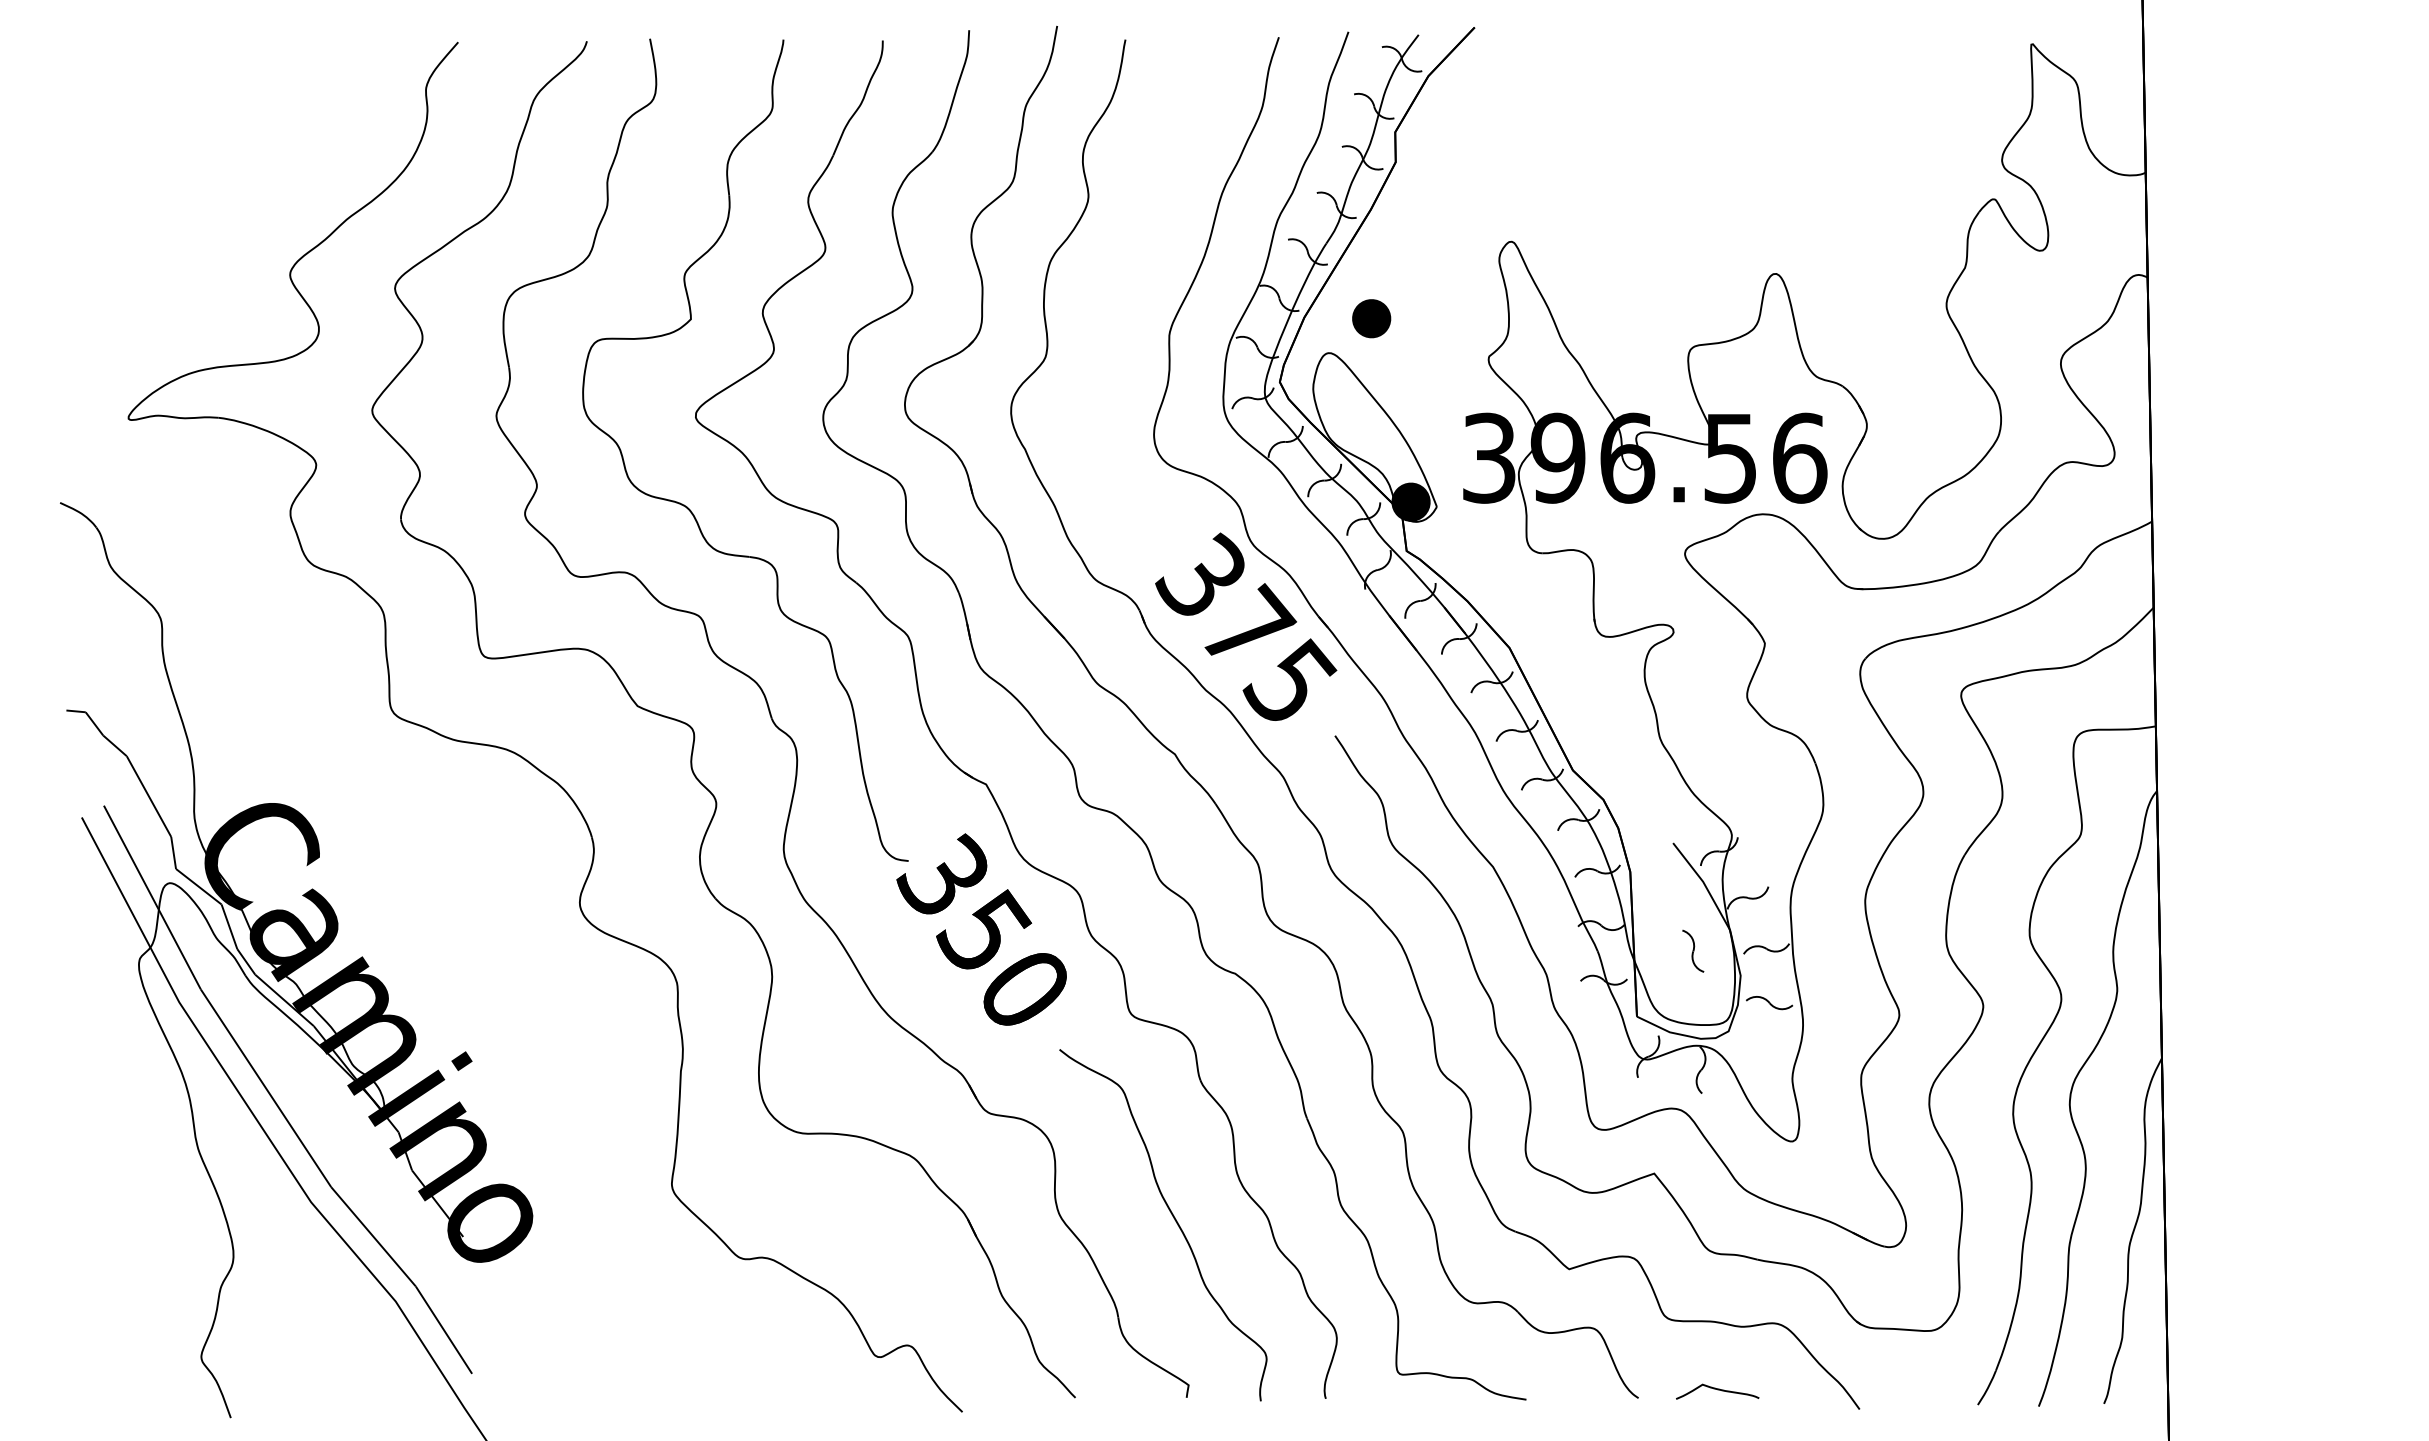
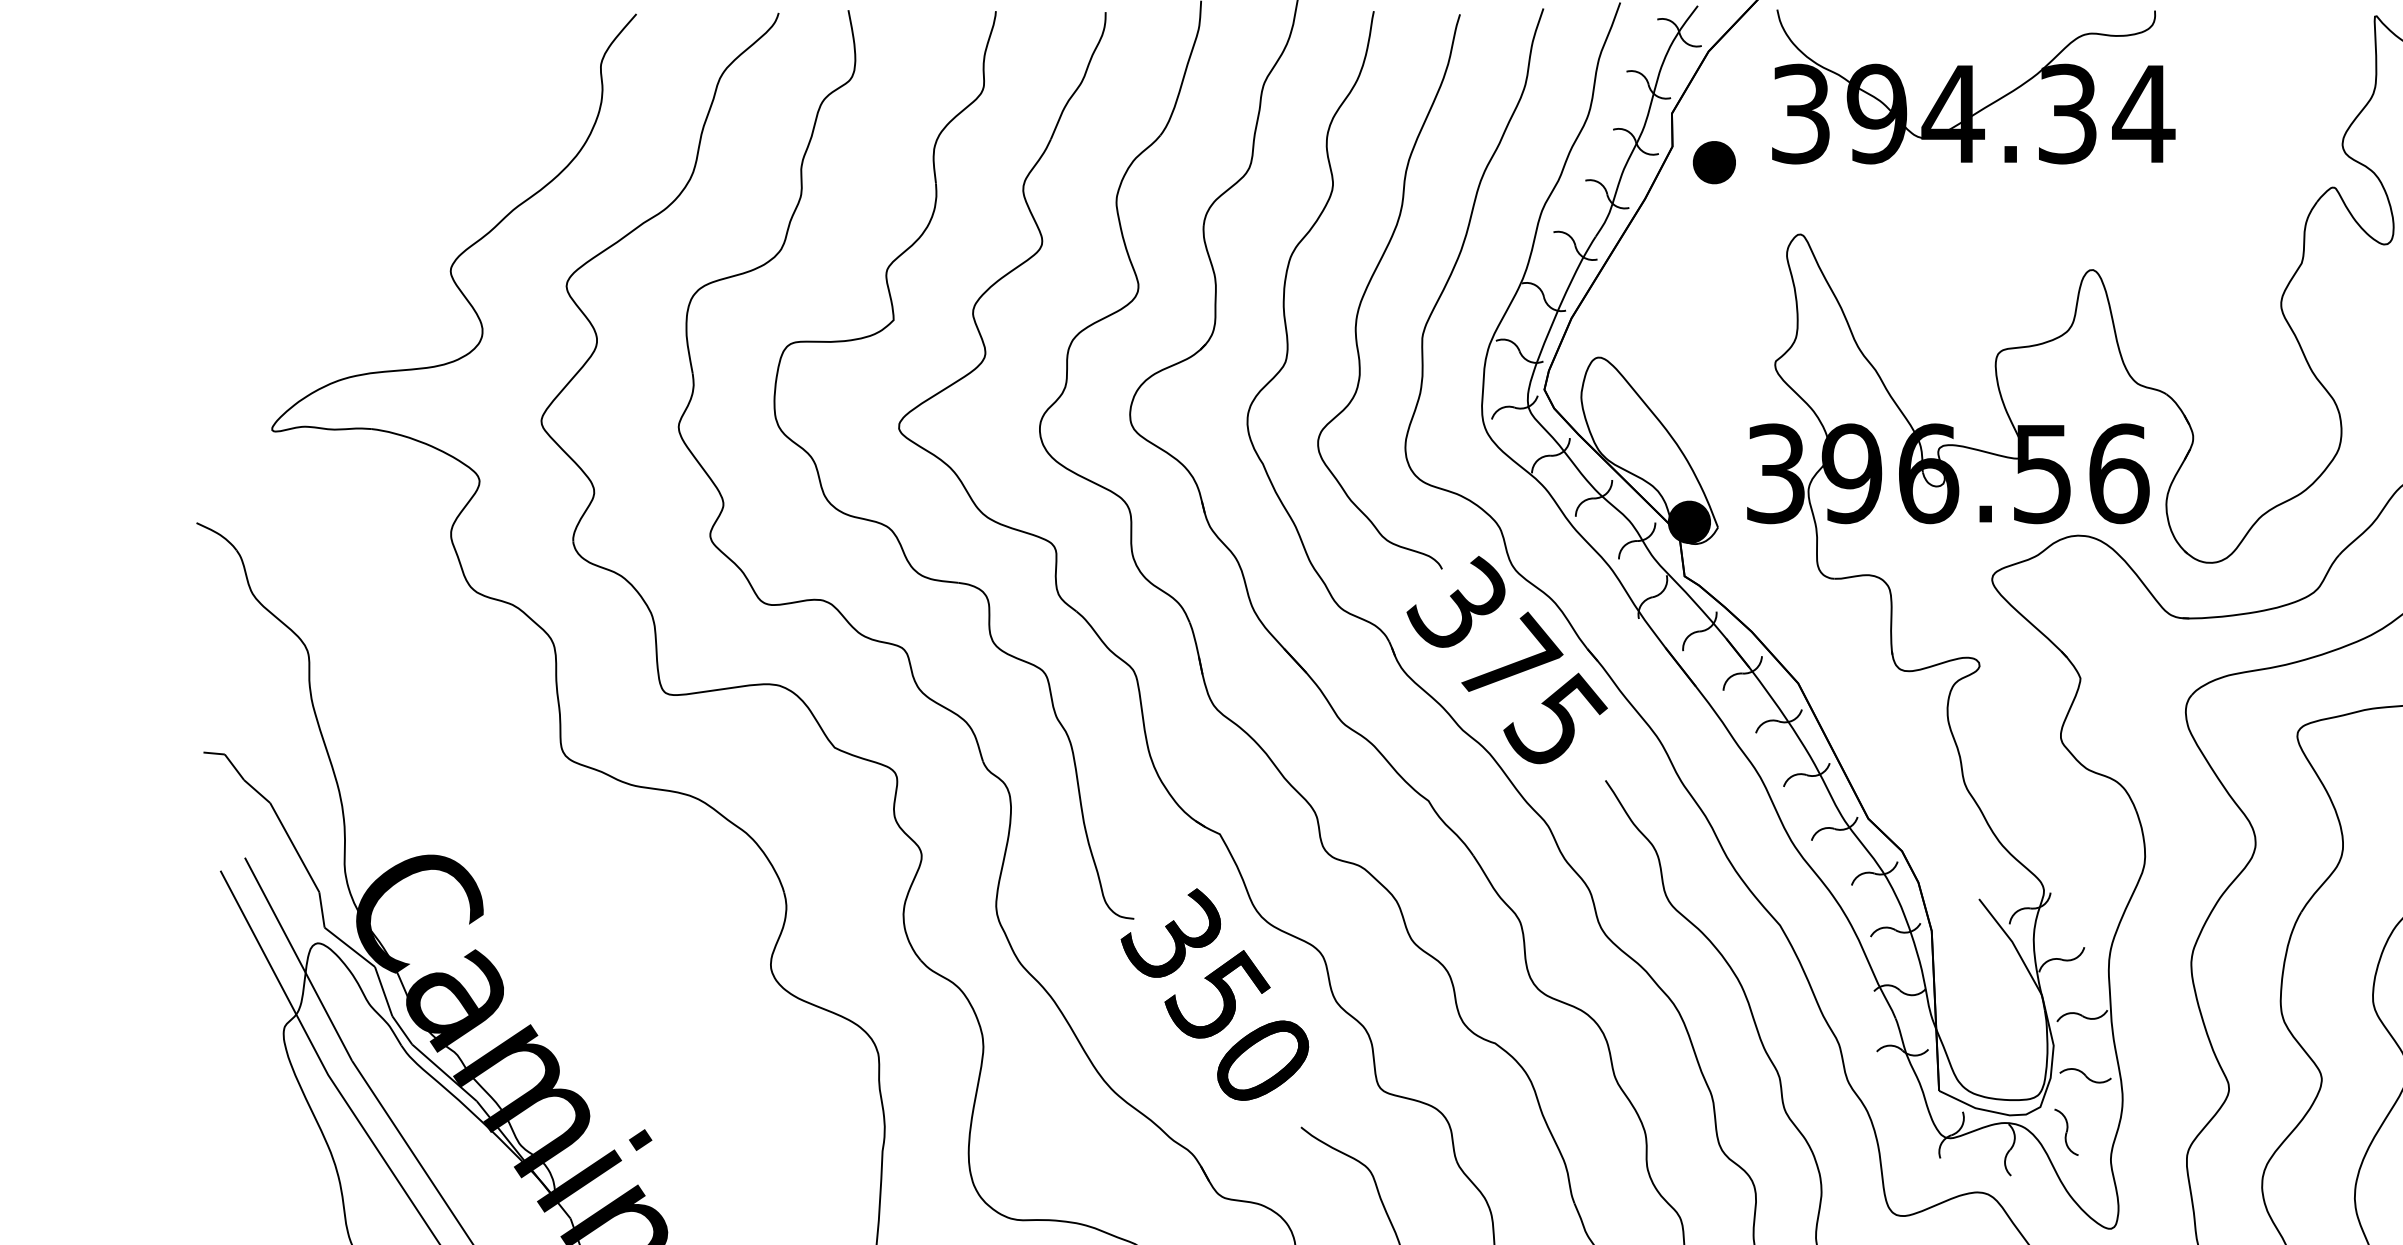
part: (1667, 108) -> (1972, 87), added
curve: (1122, 285) -> (1370, 282), added
part: (1371, 318) -> (1714, 162), moved
part: (1693, 950) -> (2066, 1131), moved

